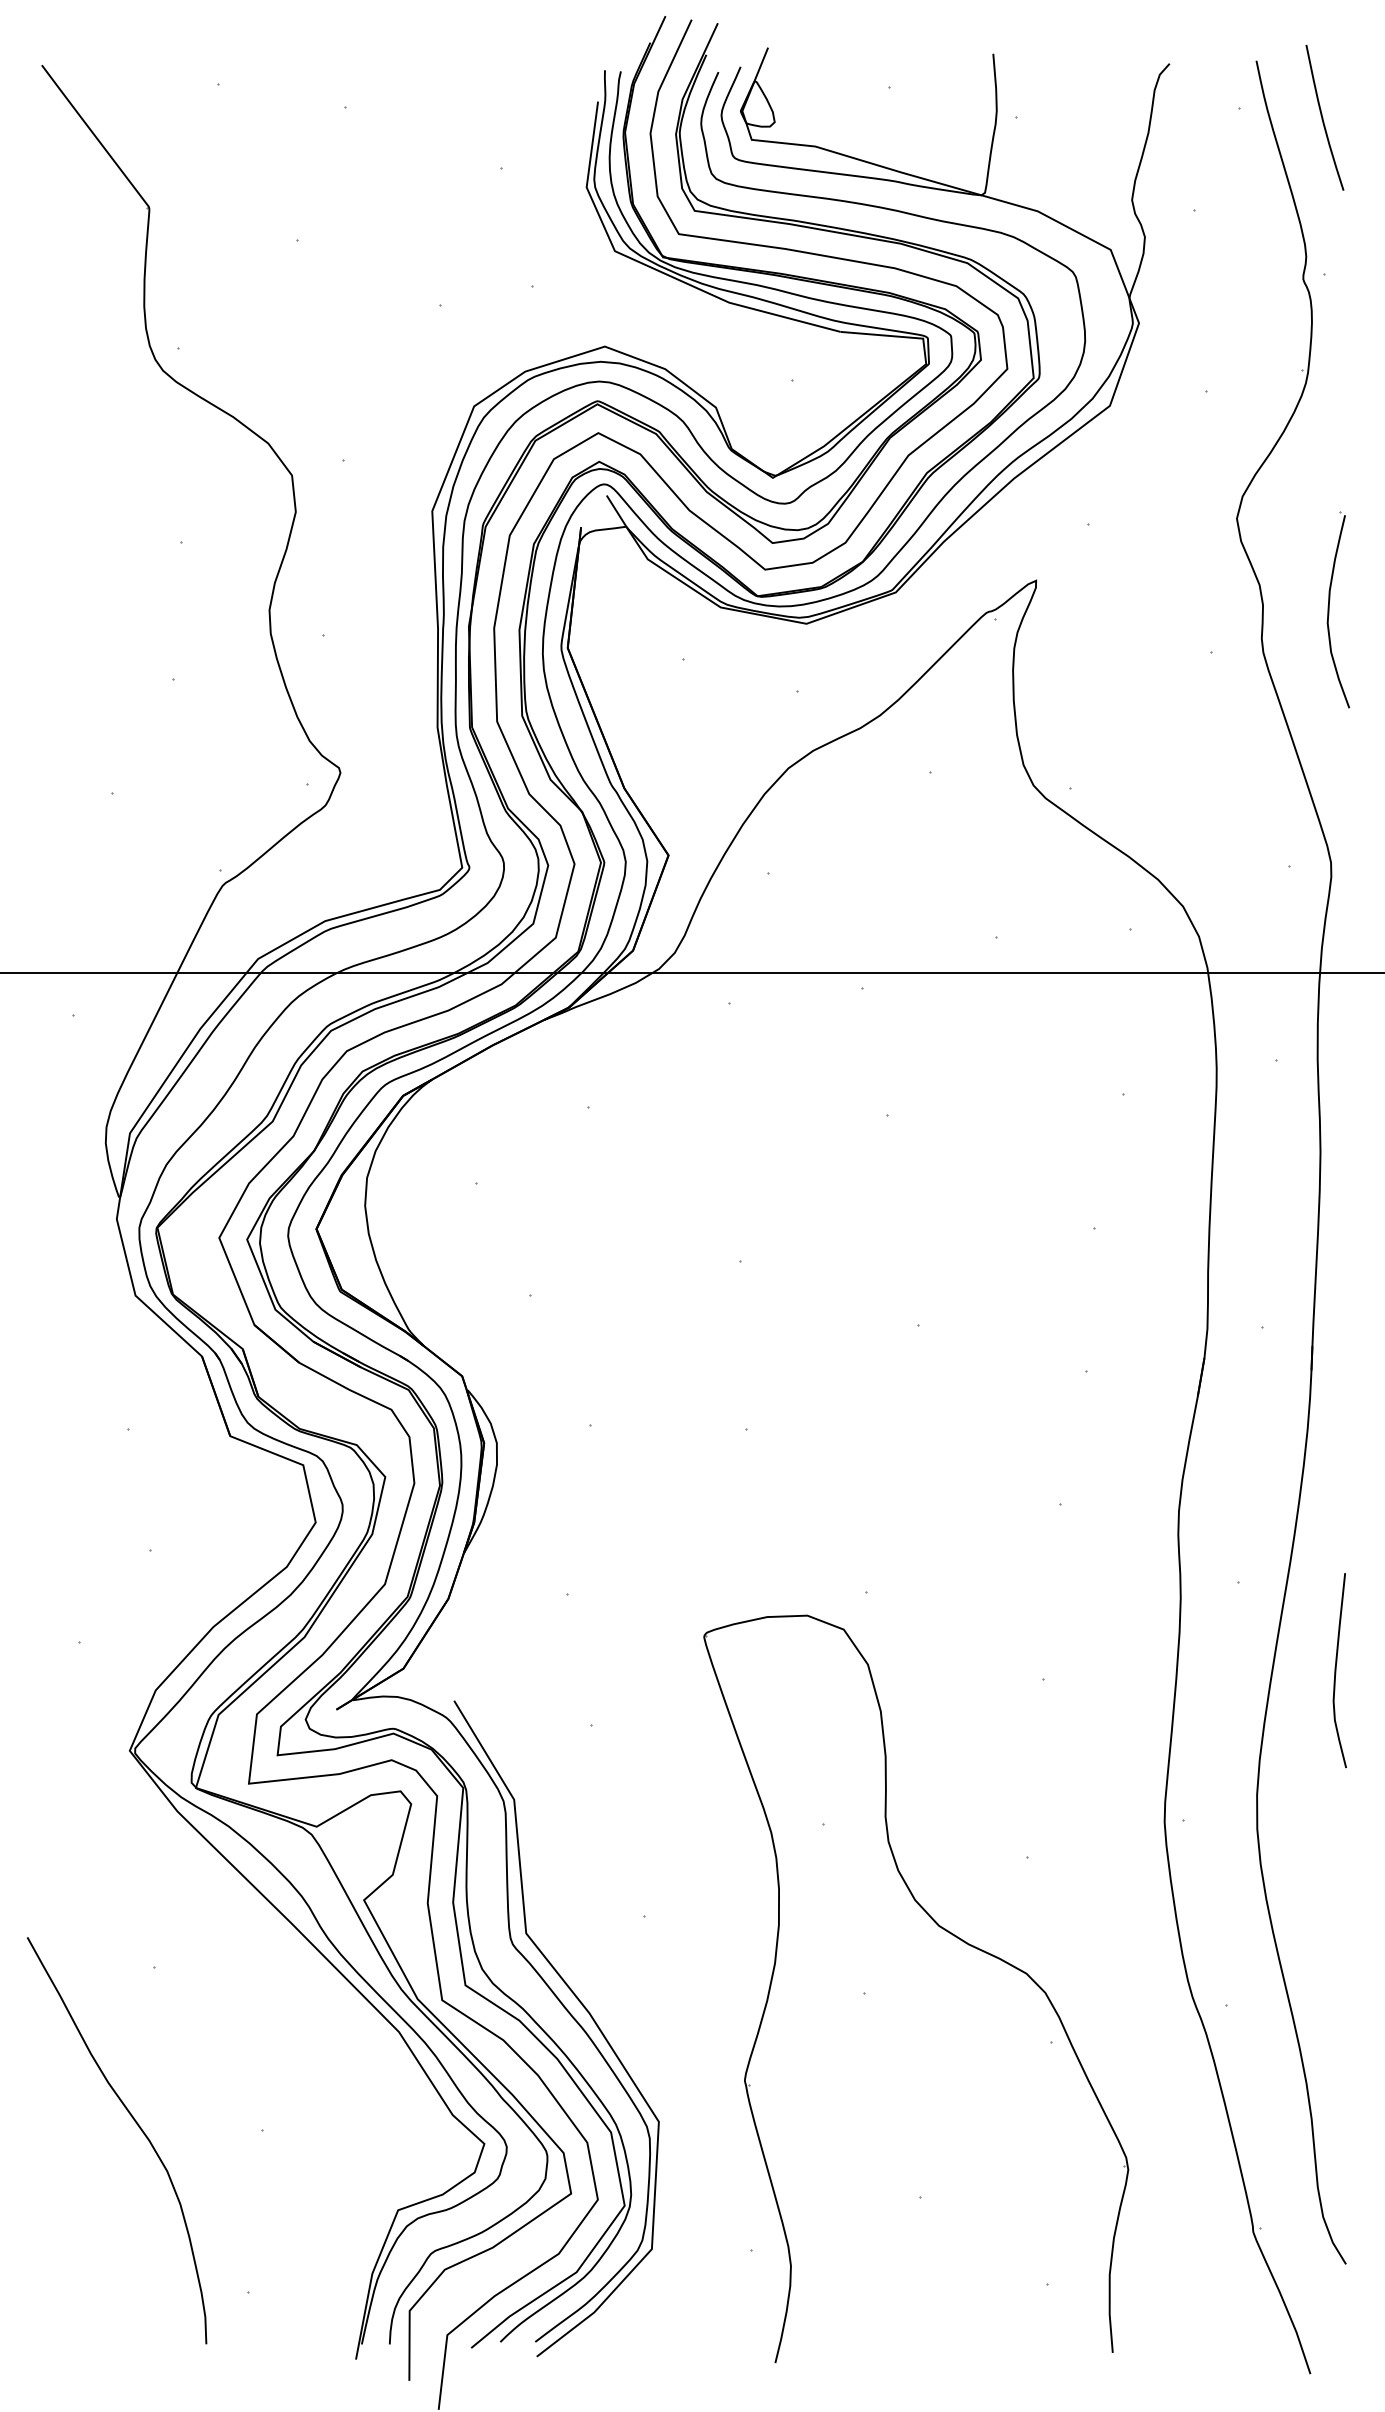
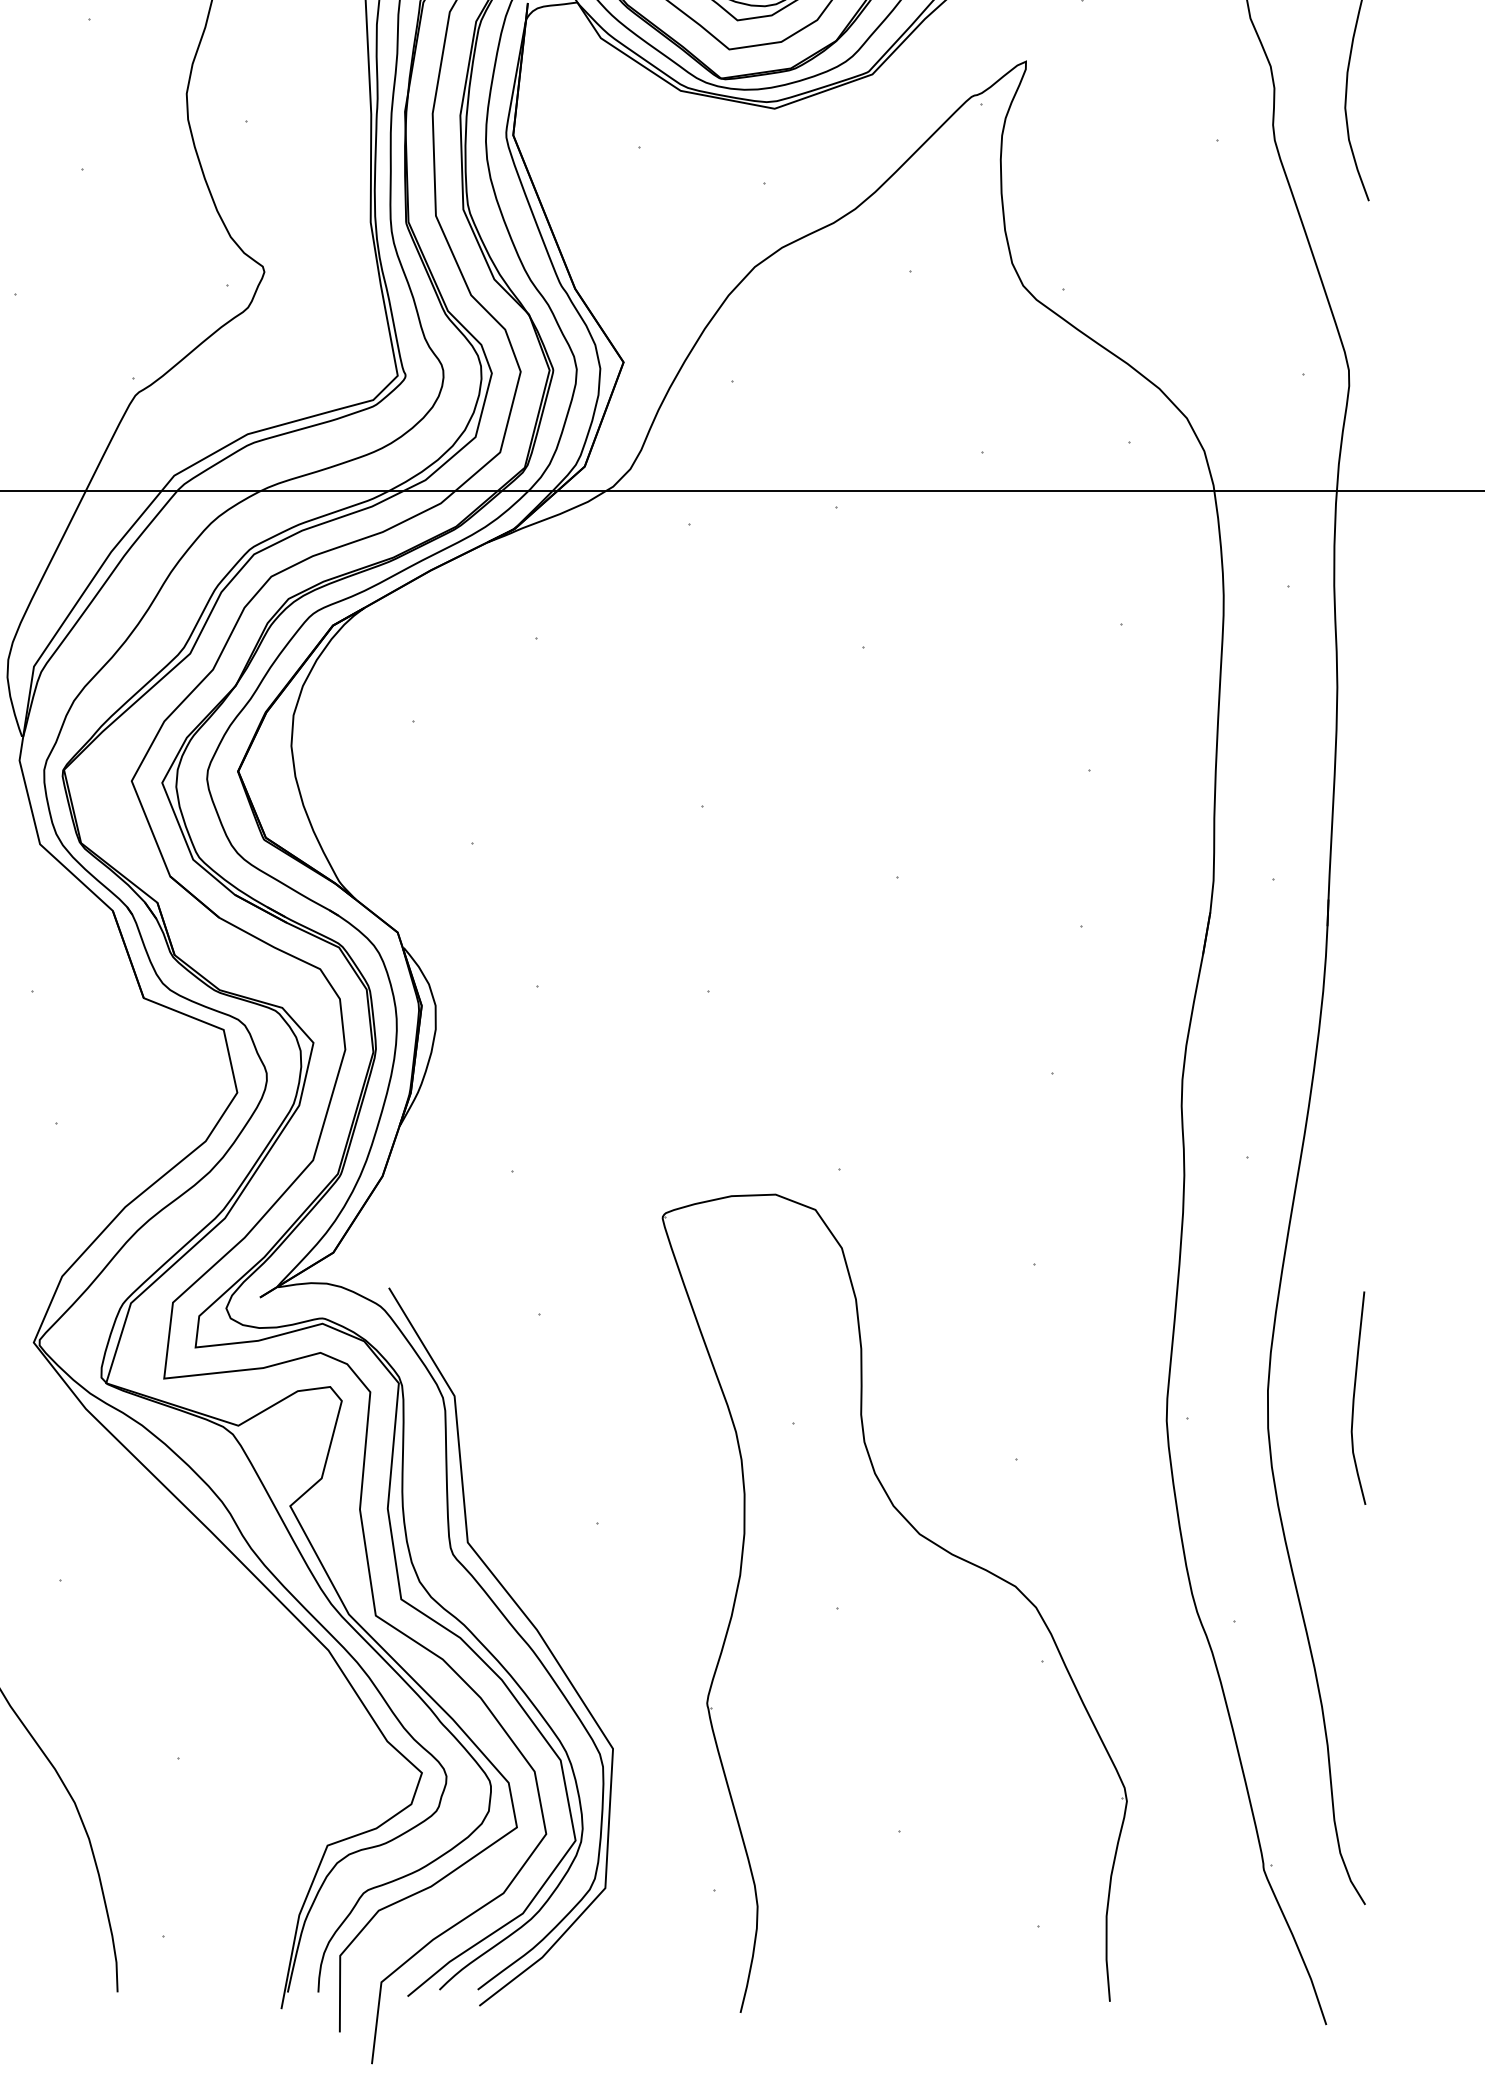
curve: (1336, 1670) -> (1354, 1398), moved

